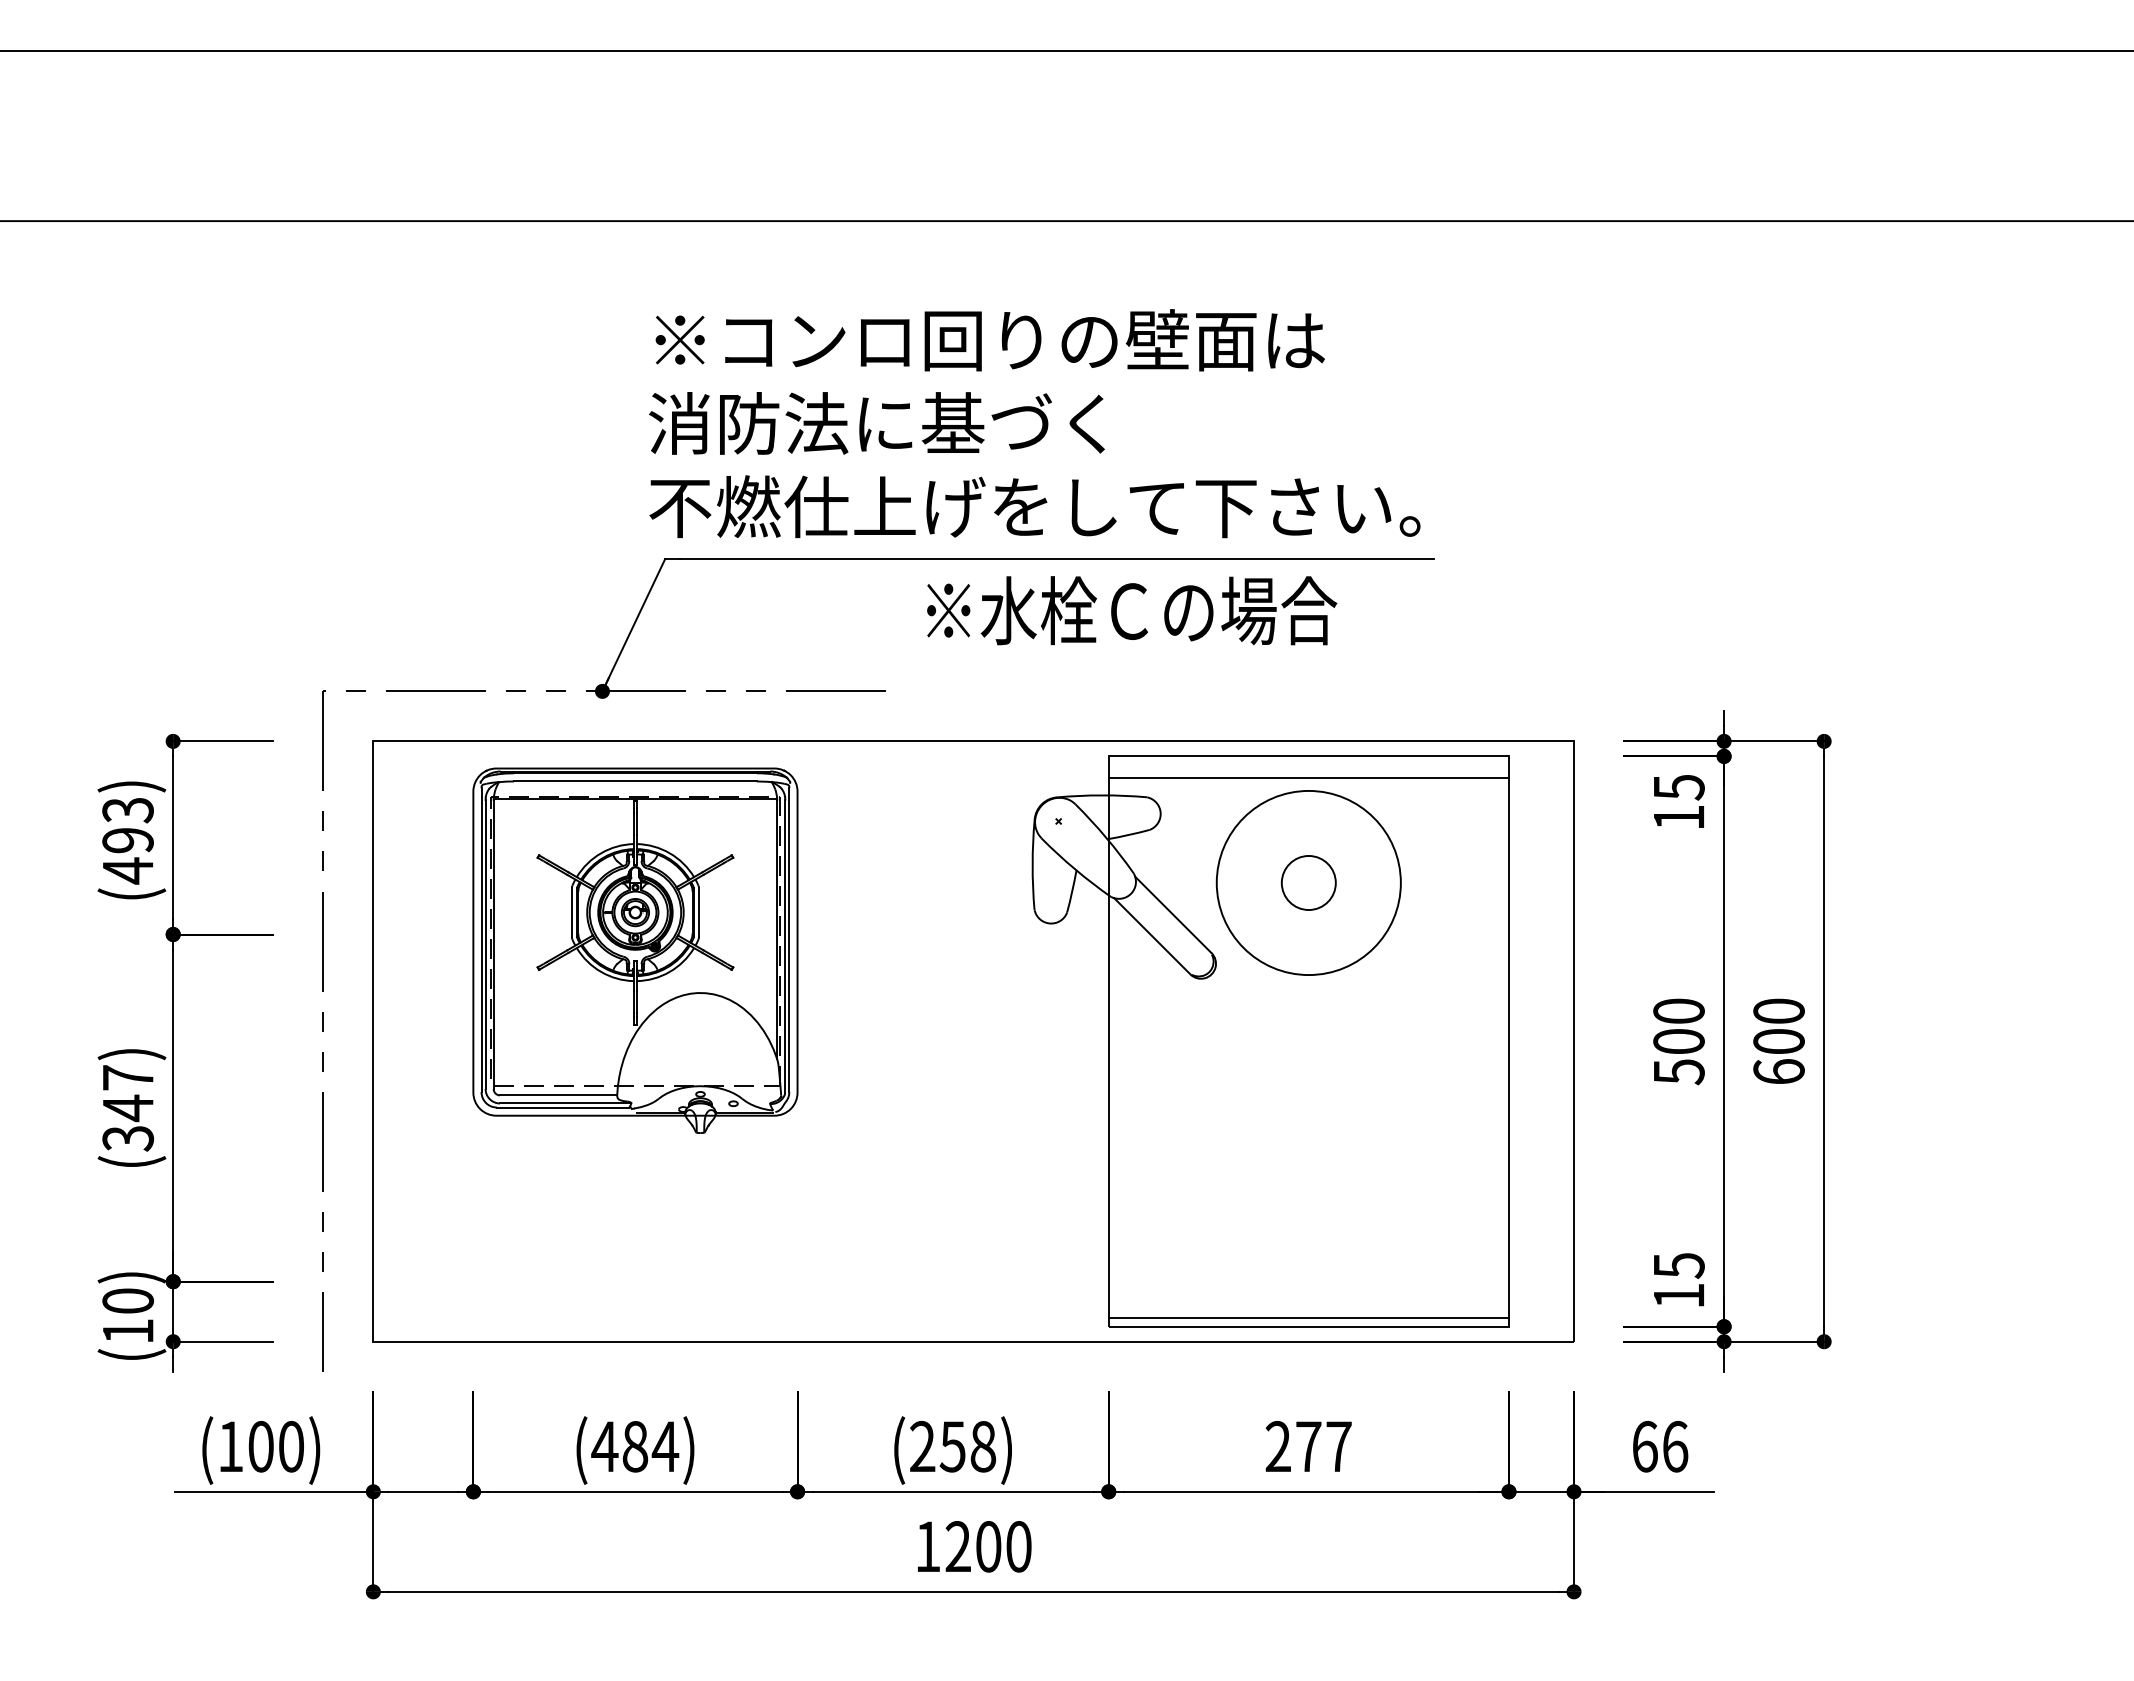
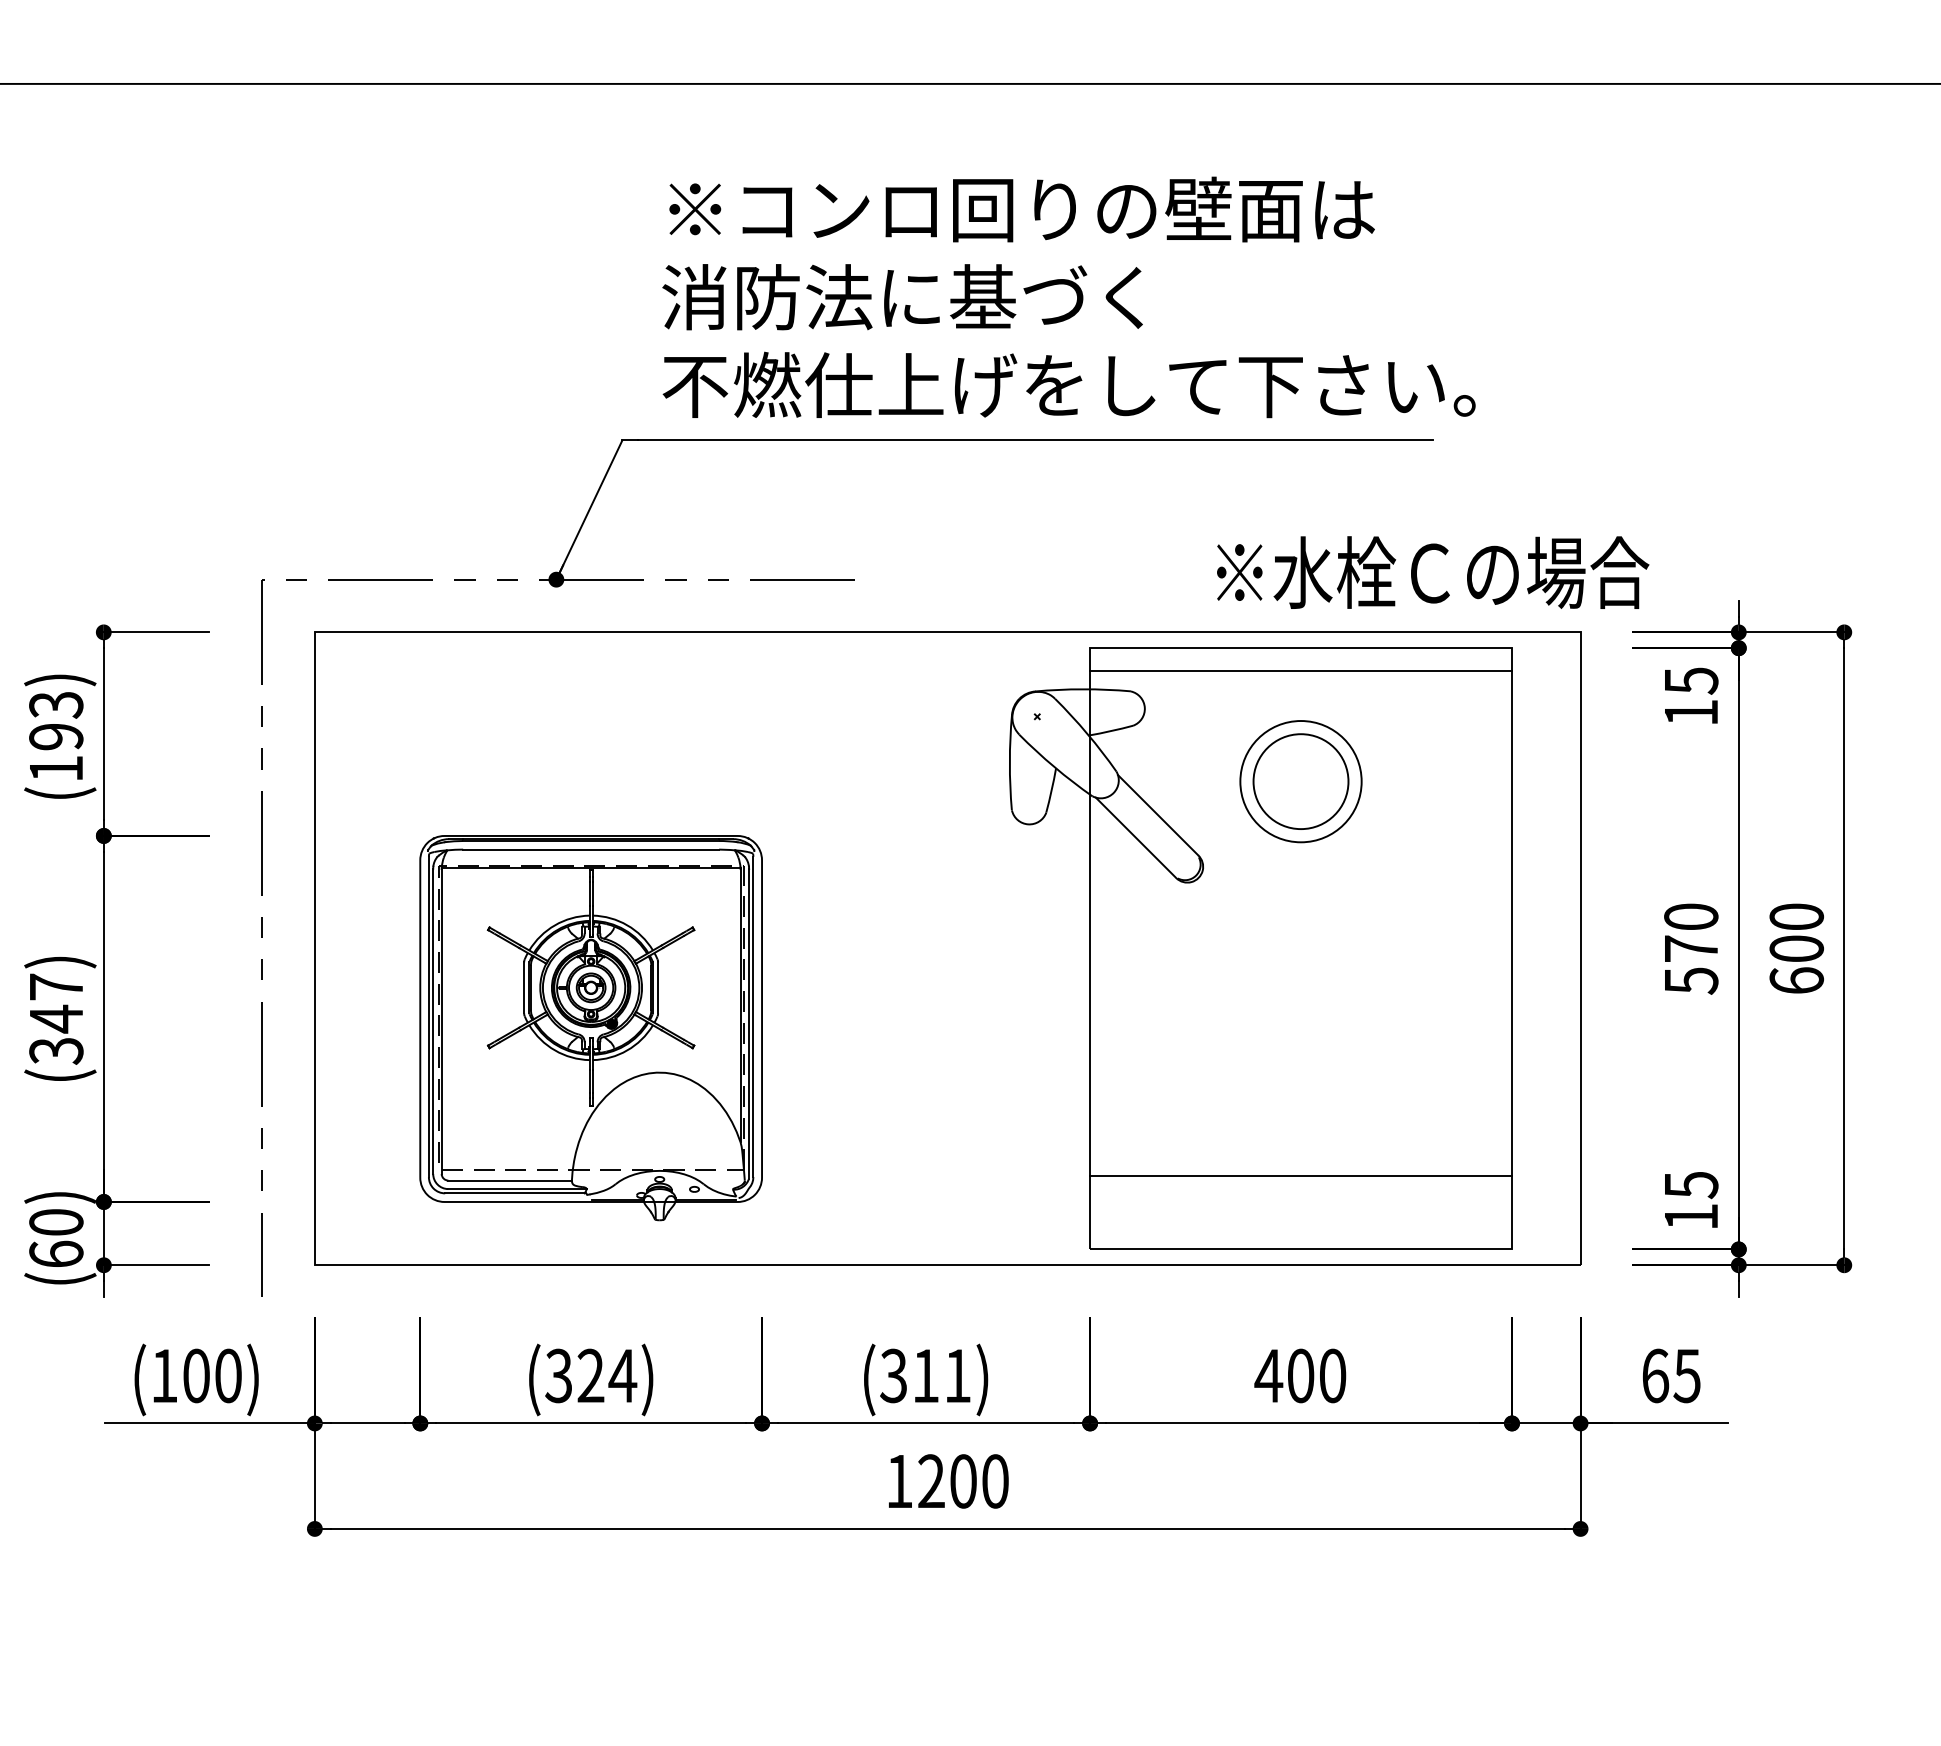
text: (1034, 423) -> (1068, 297), moved
text: (1132, 610) -> (1433, 572), moved
text: (128, 870) -> (56, 768), (493) -> (193)
circle: (1308, 882) -> (1300, 781), size x0.62
circle: (1308, 882) -> (1300, 781), size x1.67
part: (635, 950) -> (591, 1027), moved
text: (1678, 1041) -> (1690, 948), 500 -> 570
line: (1308, 1318) -> (1300, 1176), moved
text: (128, 1330) -> (56, 1253), (10) -> (60)
text: (619, 1446) -> (574, 1375), (484) -> (324)
text: (952, 1446) -> (925, 1375), (258) -> (311)
text: (1307, 1446) -> (1299, 1375), 277 -> 400
text: (1675, 1446) -> (1687, 1375), 66 -> 65

